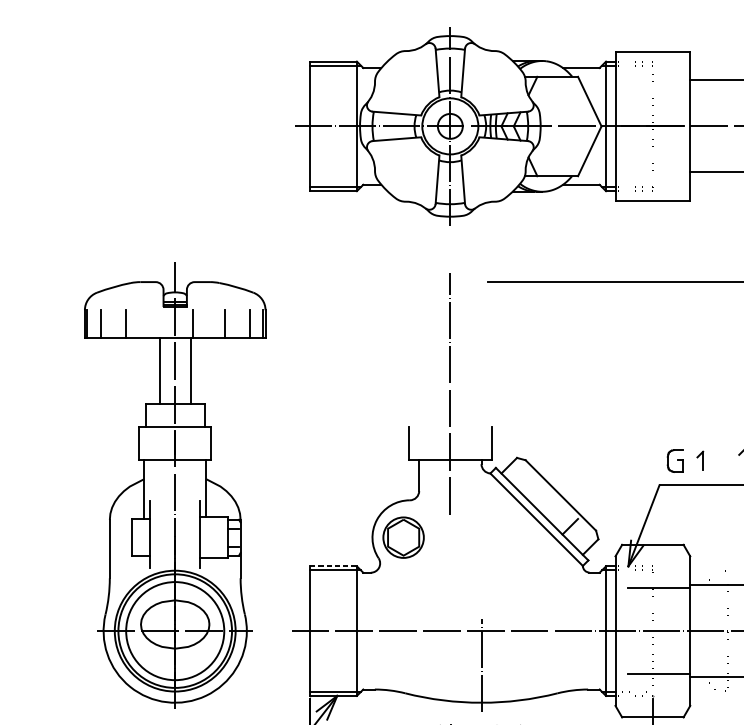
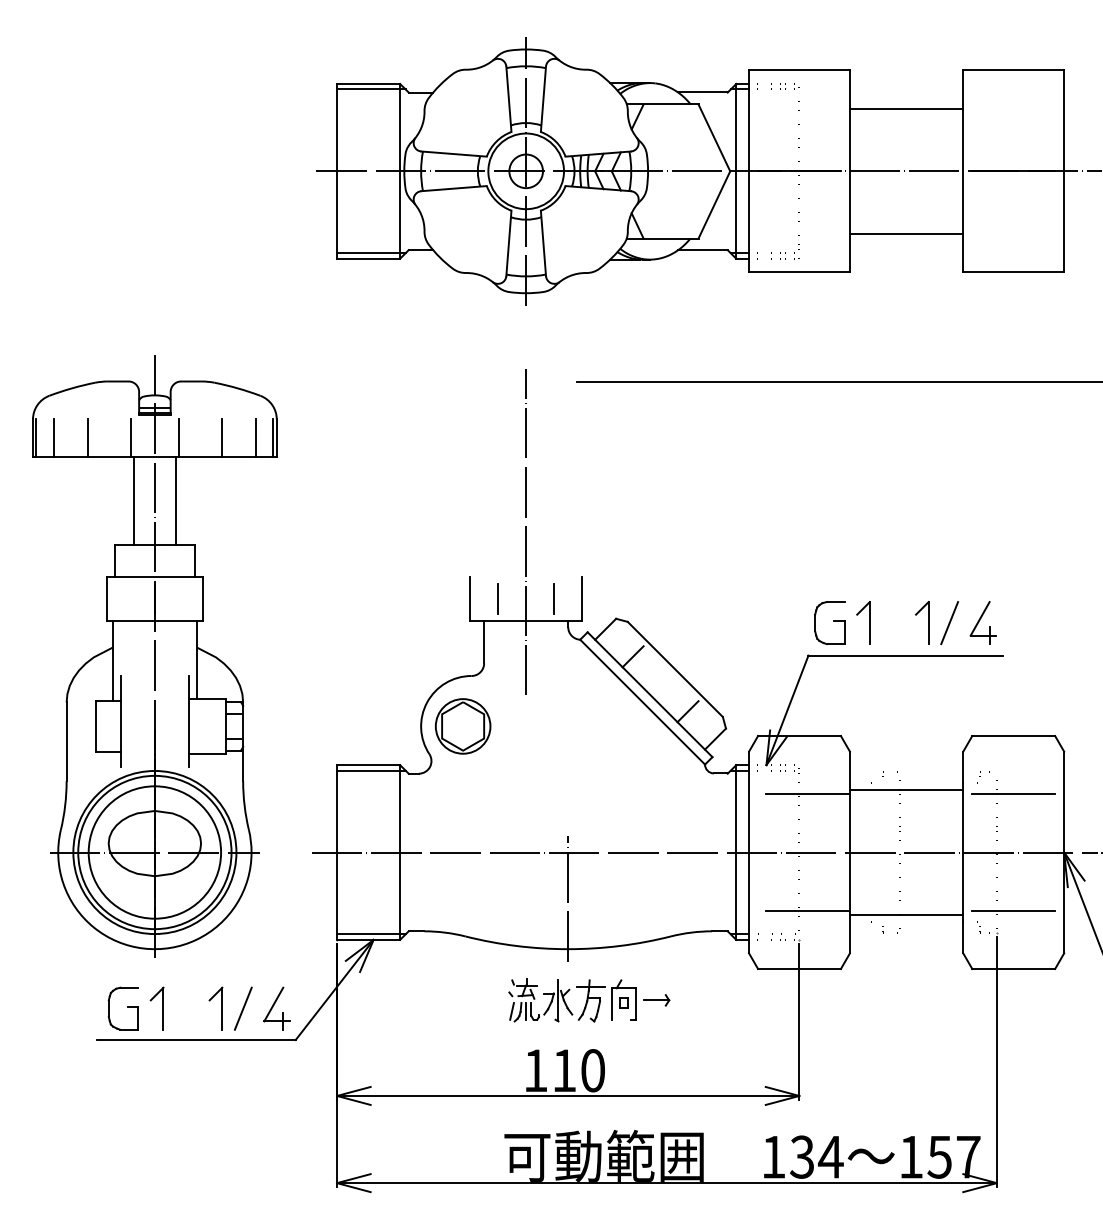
line: (157, 324) -> (131, 438), added
line: (429, 442) -> (498, 598), added
line: (471, 442) -> (554, 598), added
part: (675, 460) -> (829, 622), size x1.43
part: (700, 460) -> (863, 622), size x1.67
line: (529, 485) -> (632, 656), added
line: (333, 566) -> (368, 765), dashed -> solid

